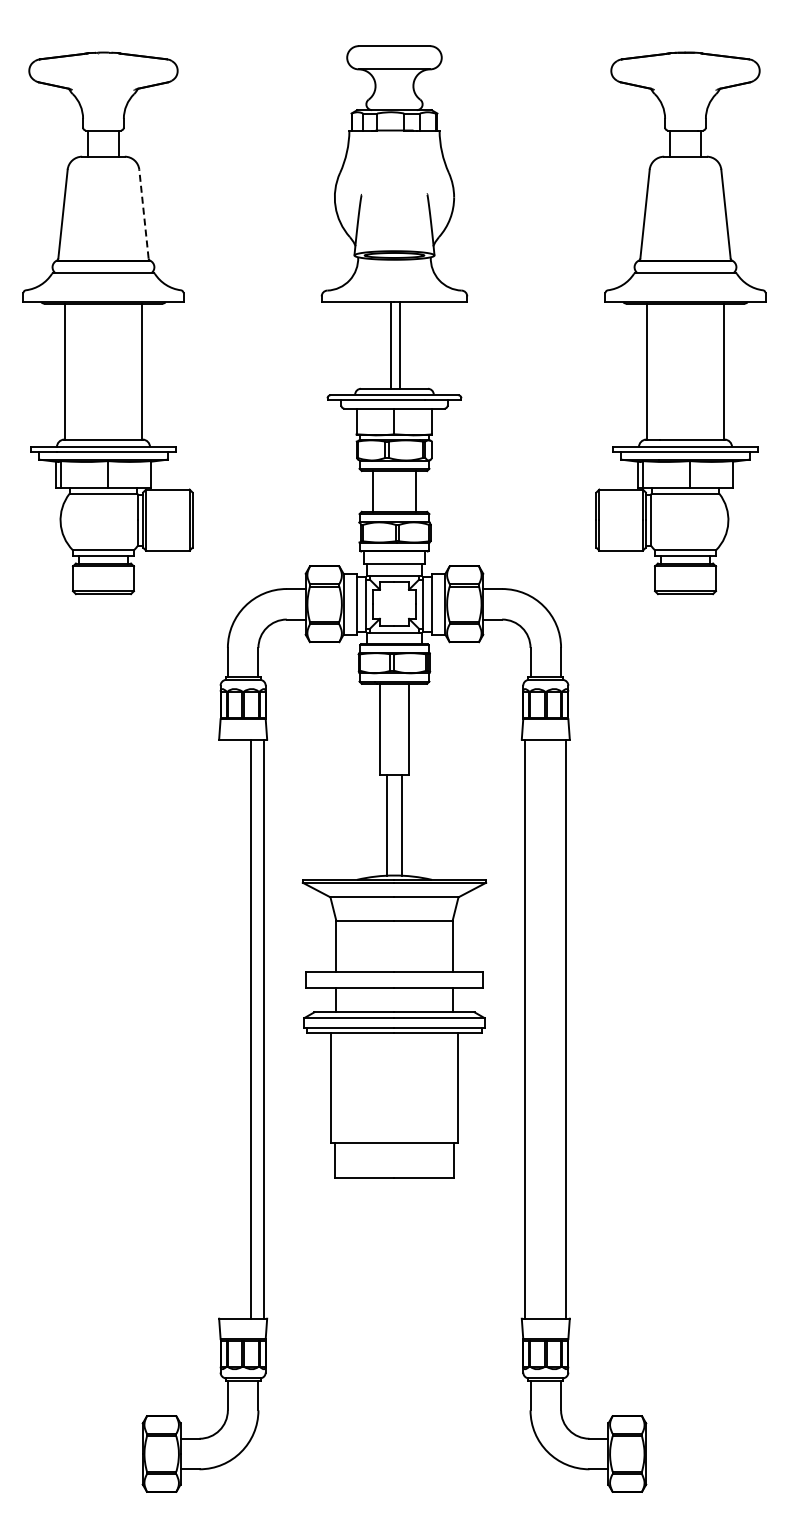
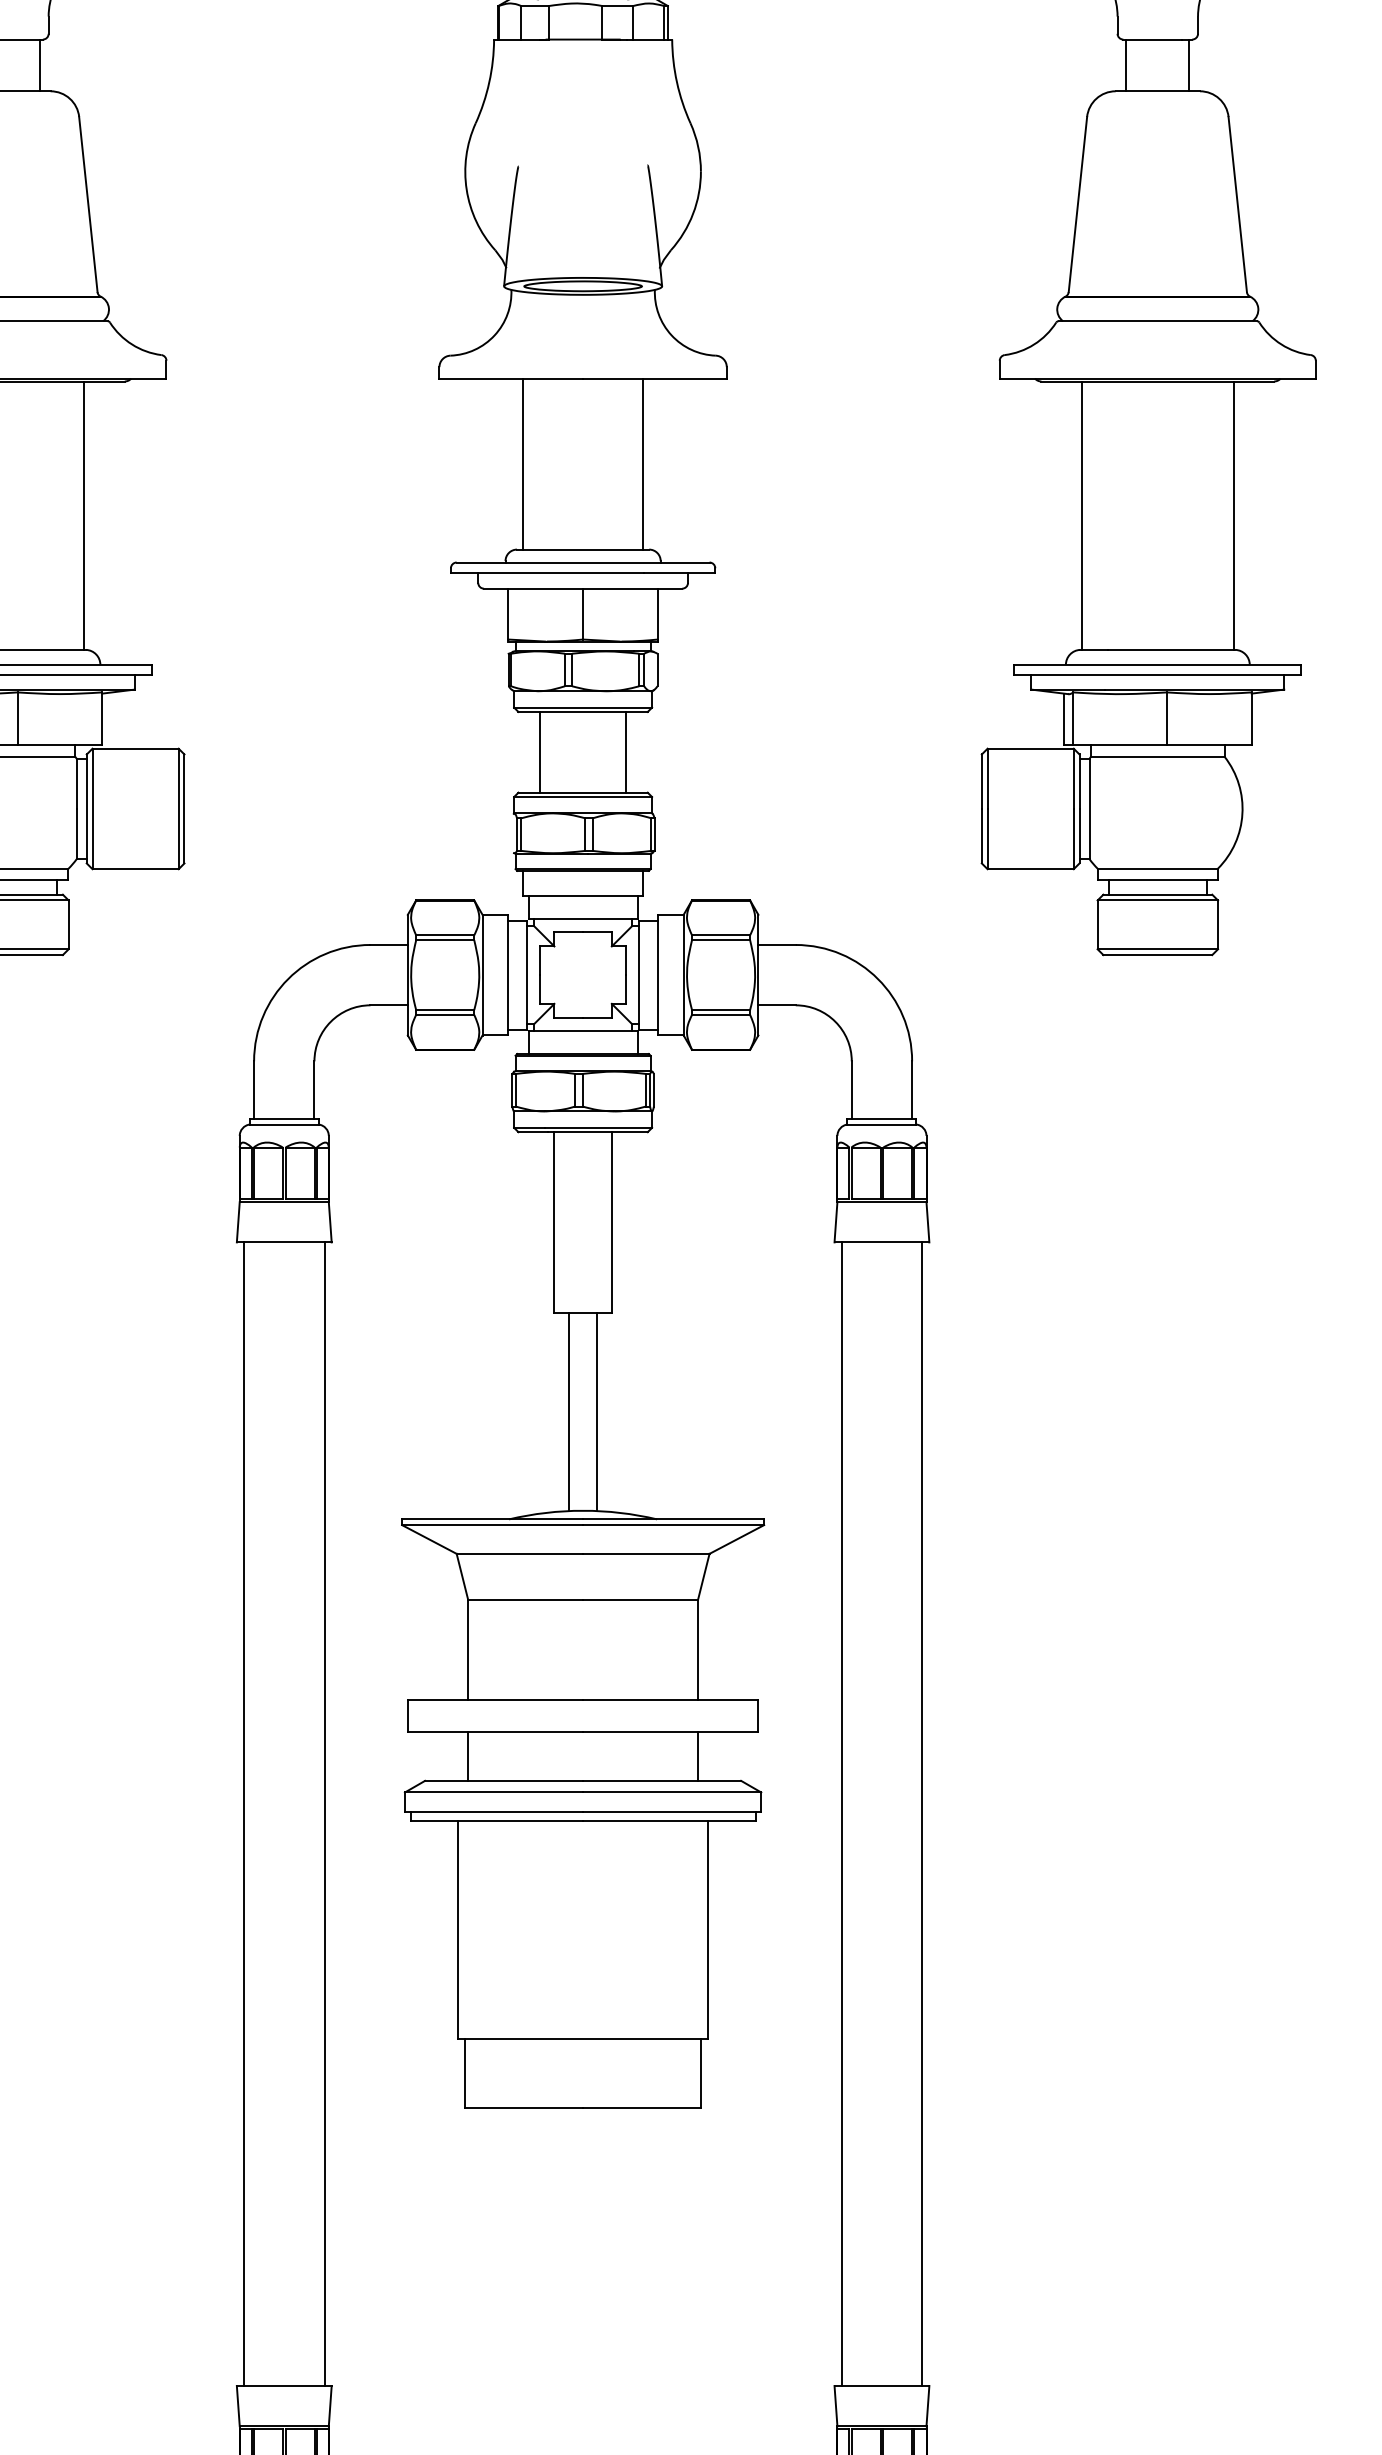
line: (143, 214) -> (87, 205), dashed -> solid
line: (390, 345) -> (521, 464), moved
line: (399, 345) -> (642, 464), moved
line: (250, 1028) -> (243, 1812), moved

